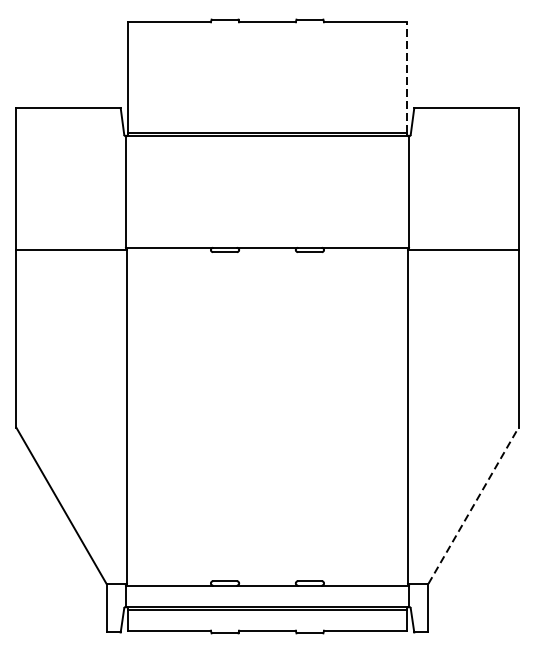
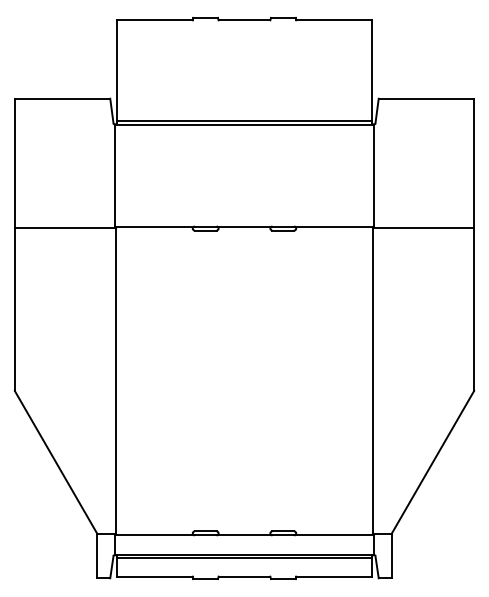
line: (407, 77) -> (372, 70), dashed -> solid
line: (474, 504) -> (433, 461), dashed -> solid

